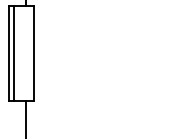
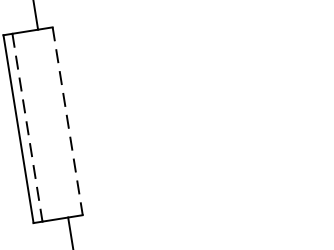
line: (13, 54) -> (27, 129), solid -> dashed
line: (33, 54) -> (67, 122), solid -> dashed

